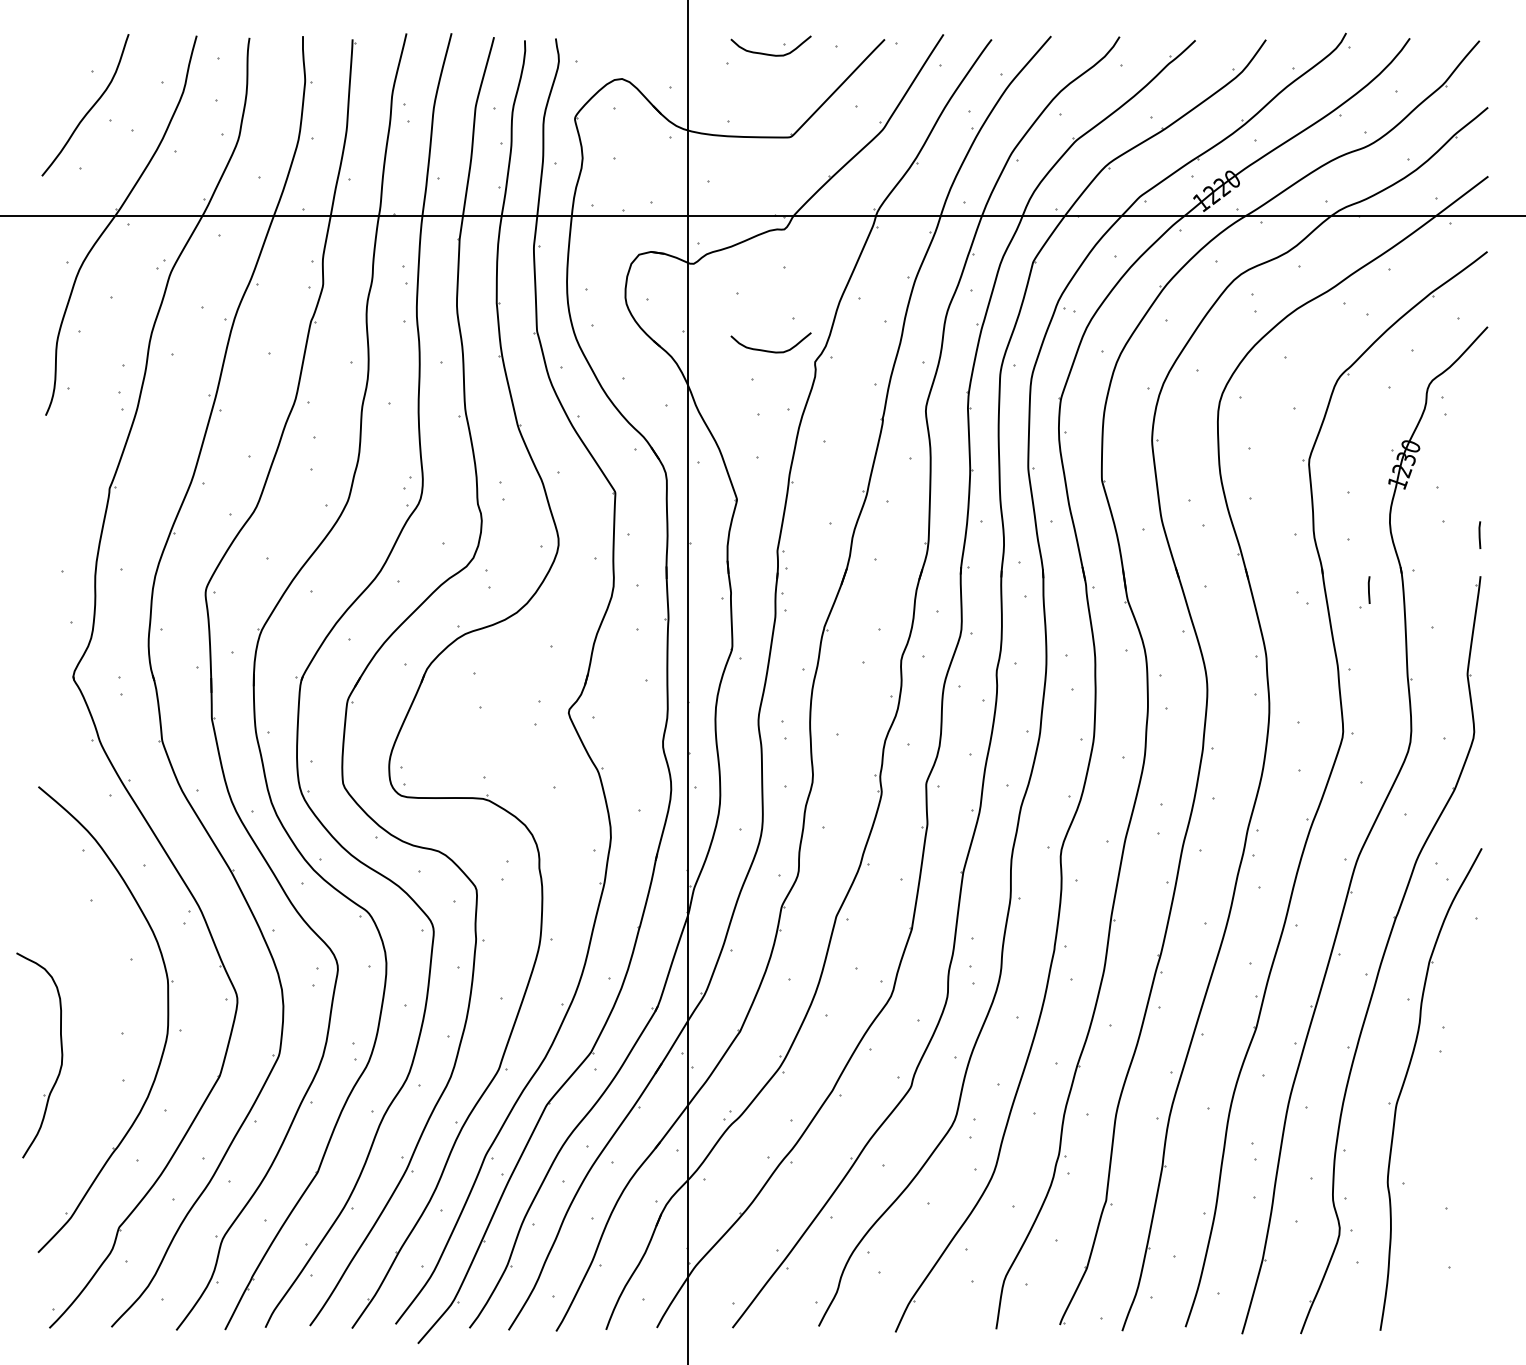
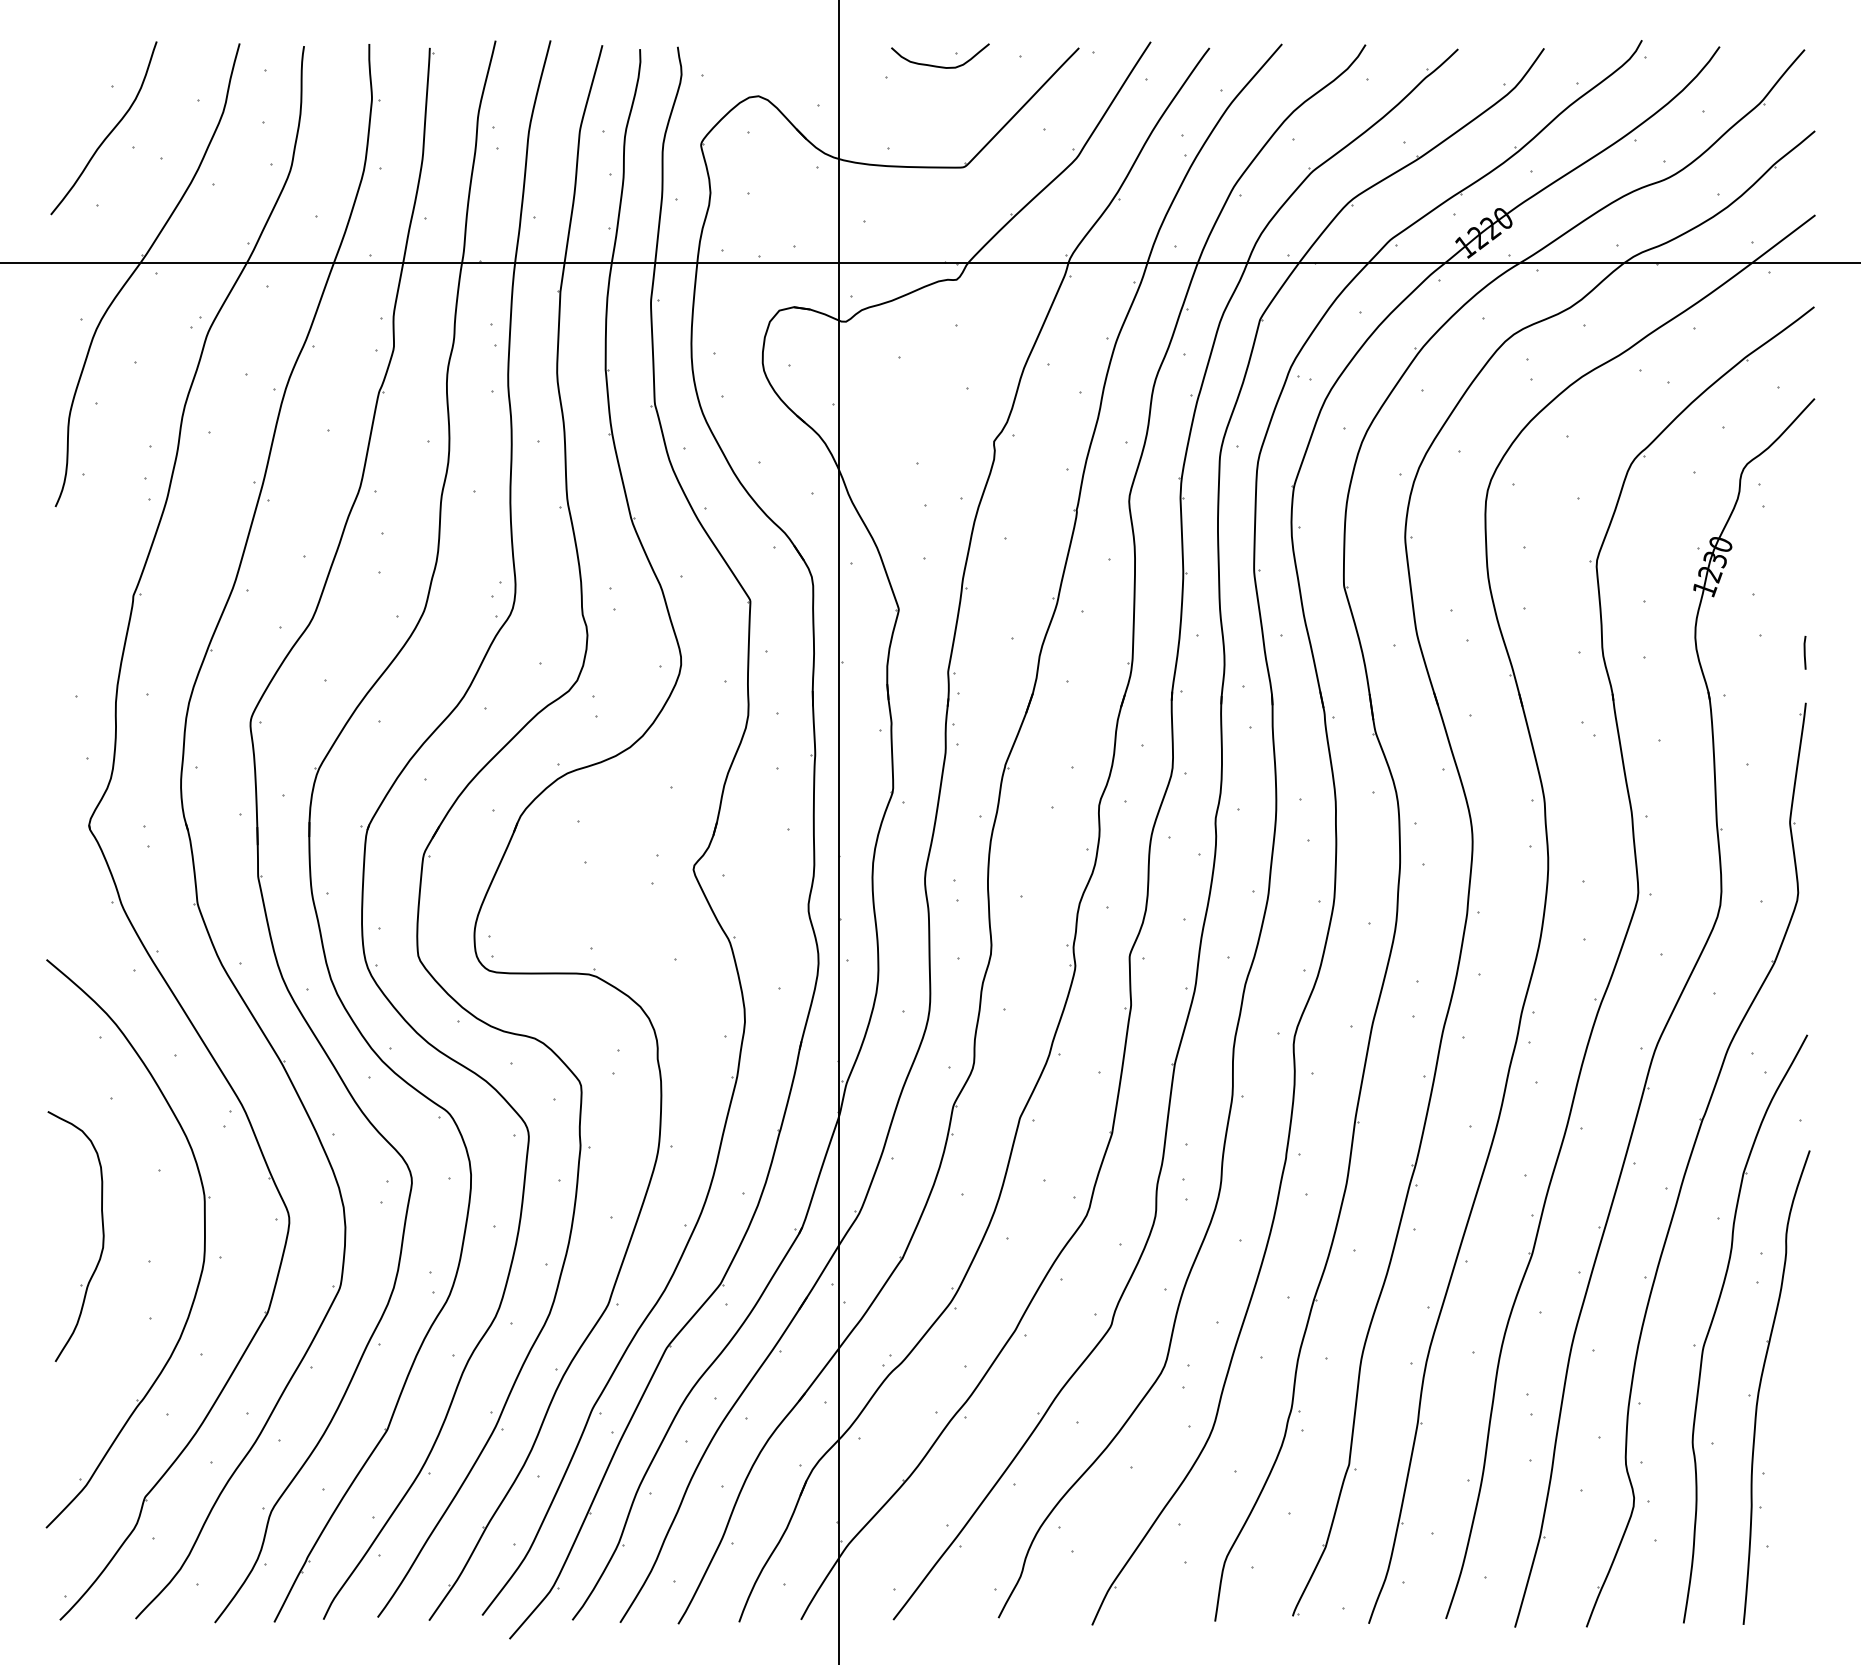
curve: (768, 350) -> (937, 427), removed
line: (1368, 589) -> (1669, 719), removed
part: (61, 1055) -> (102, 1236), moved
part: (1444, 1134) -> (1761, 1383), added

